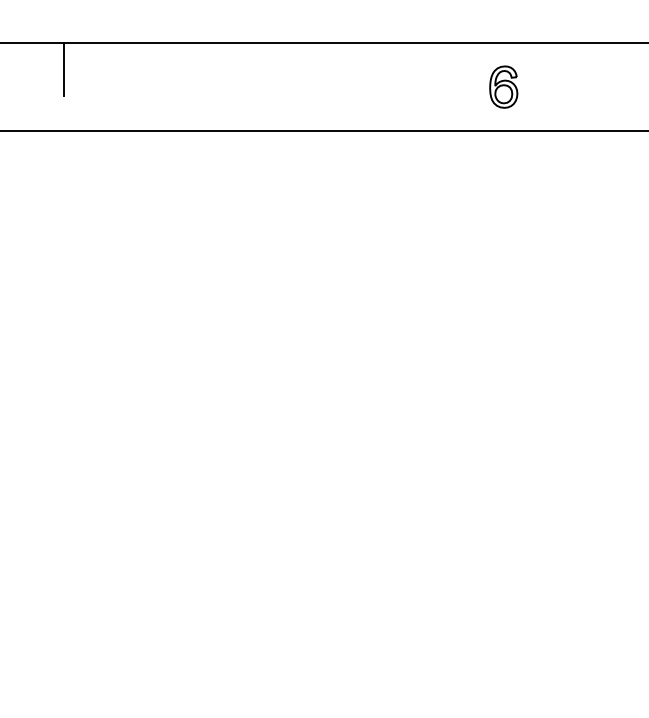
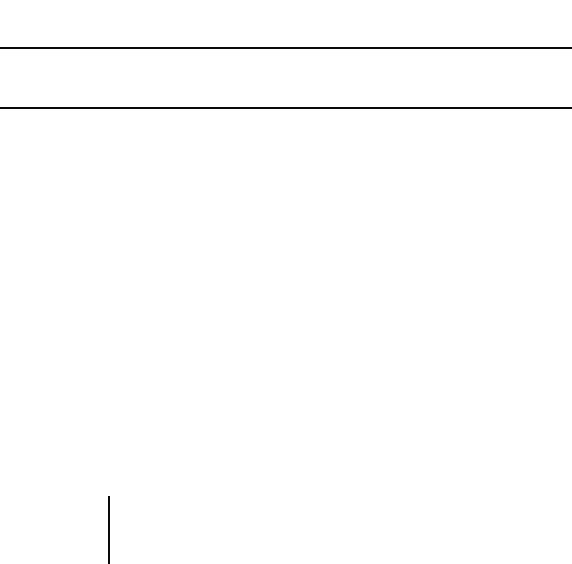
line: (63, 68) -> (155, 65), removed
part: (503, 86) -> (454, 77), removed

